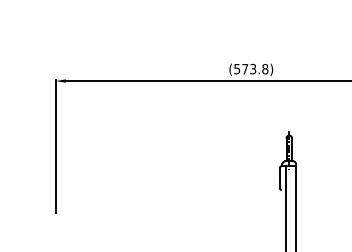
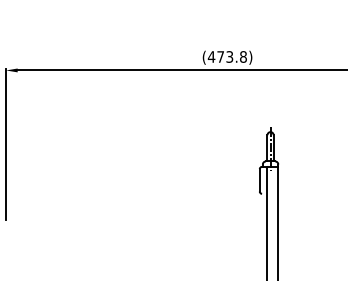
text: (236, 69) -> (210, 57), (573.8) -> (473.8)

